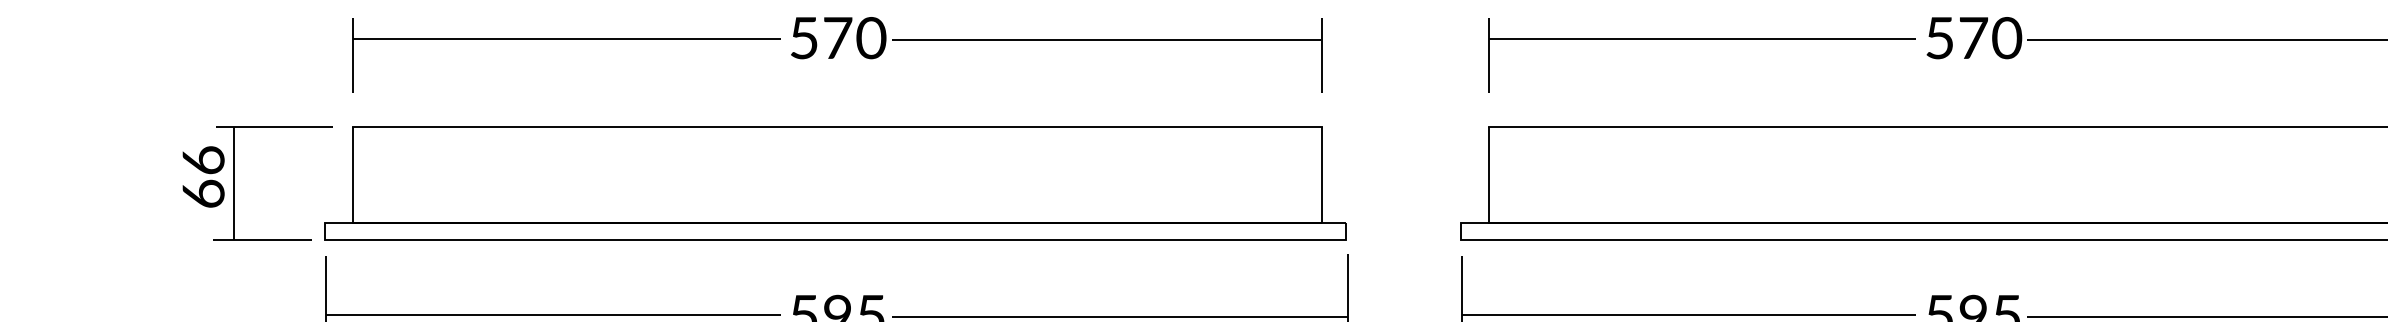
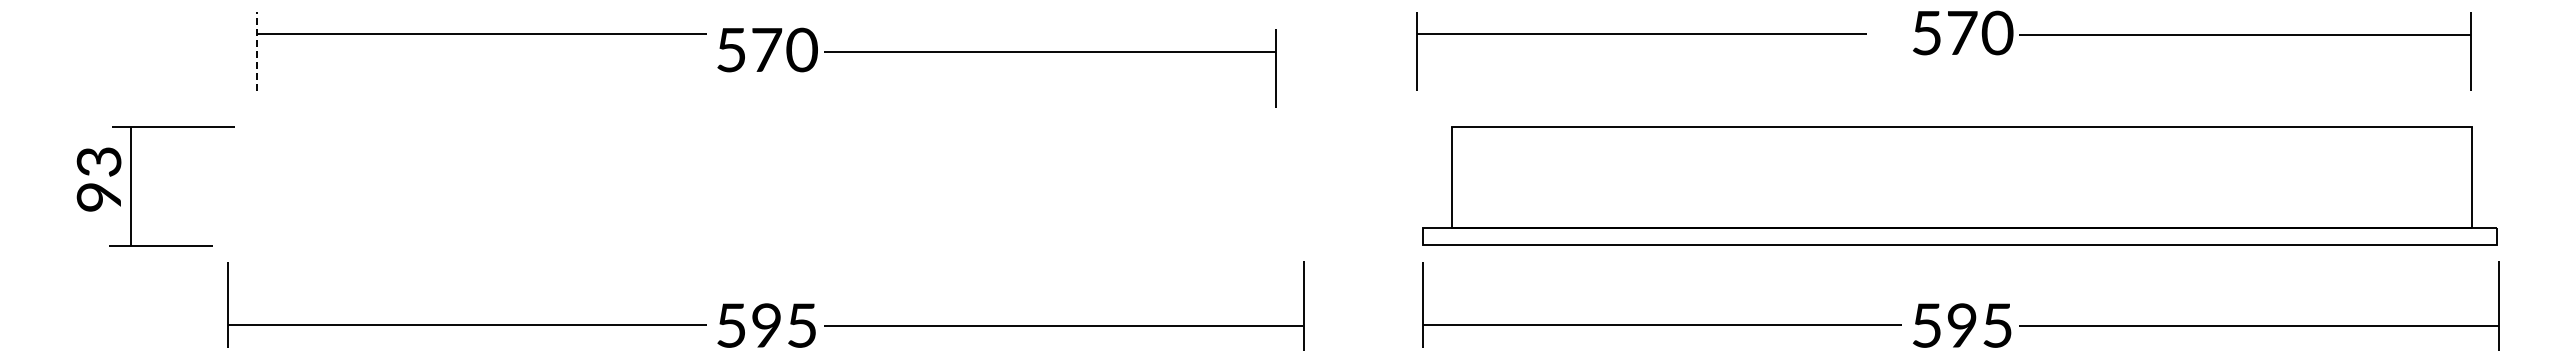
part: (1702, 39) -> (1641, 34), moved
part: (1056, 40) -> (996, 52), moved
line: (353, 54) -> (256, 50), solid -> dashed
text: (202, 176) -> (98, 178), 66 -> 93
part: (835, 182) -> (764, 185), removed

